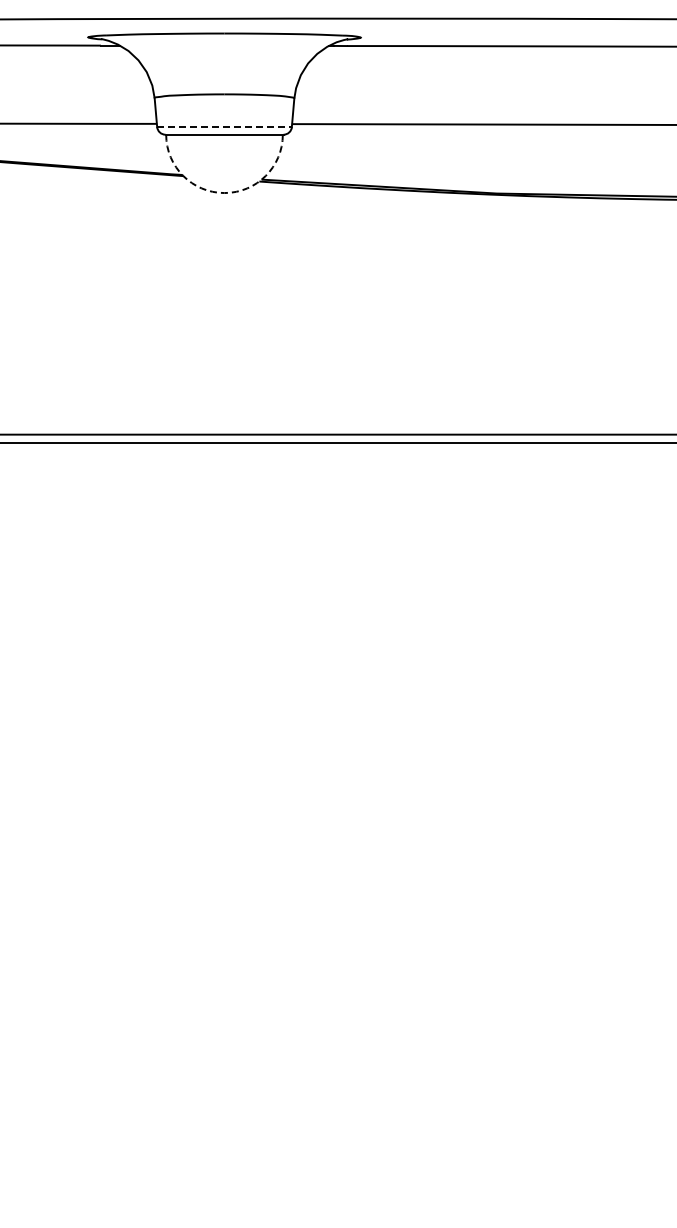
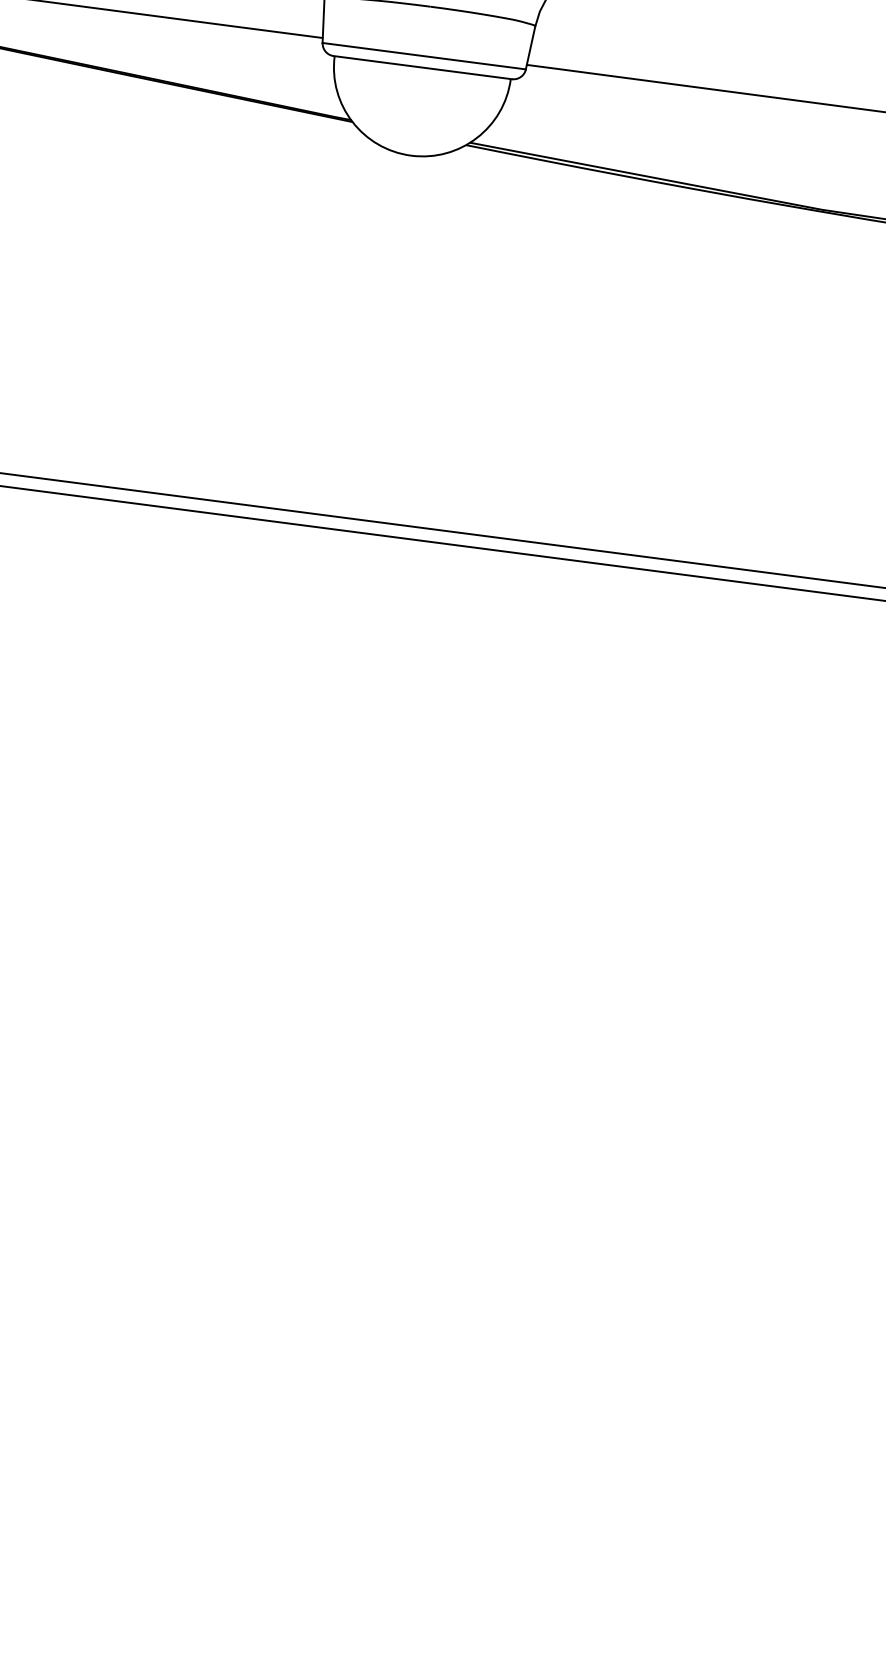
line: (225, 127) -> (425, 56), dashed -> solid
arc: (224, 193) -> (411, 156), dashed -> solid

